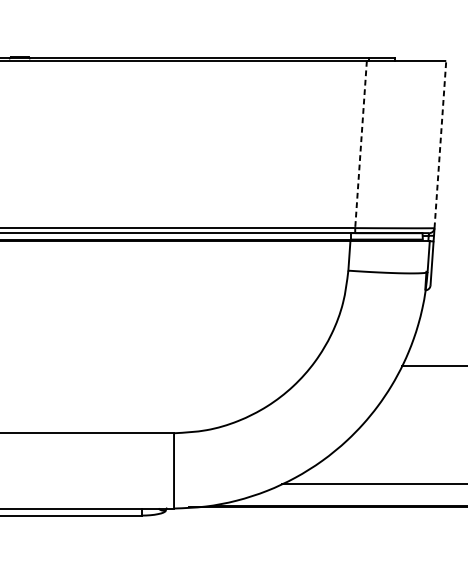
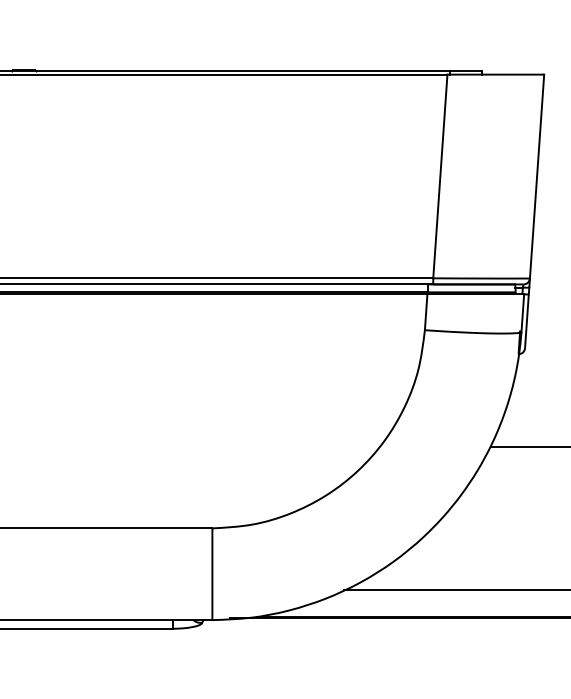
line: (361, 144) -> (440, 176), dashed -> solid
line: (440, 144) -> (537, 176), dashed -> solid

